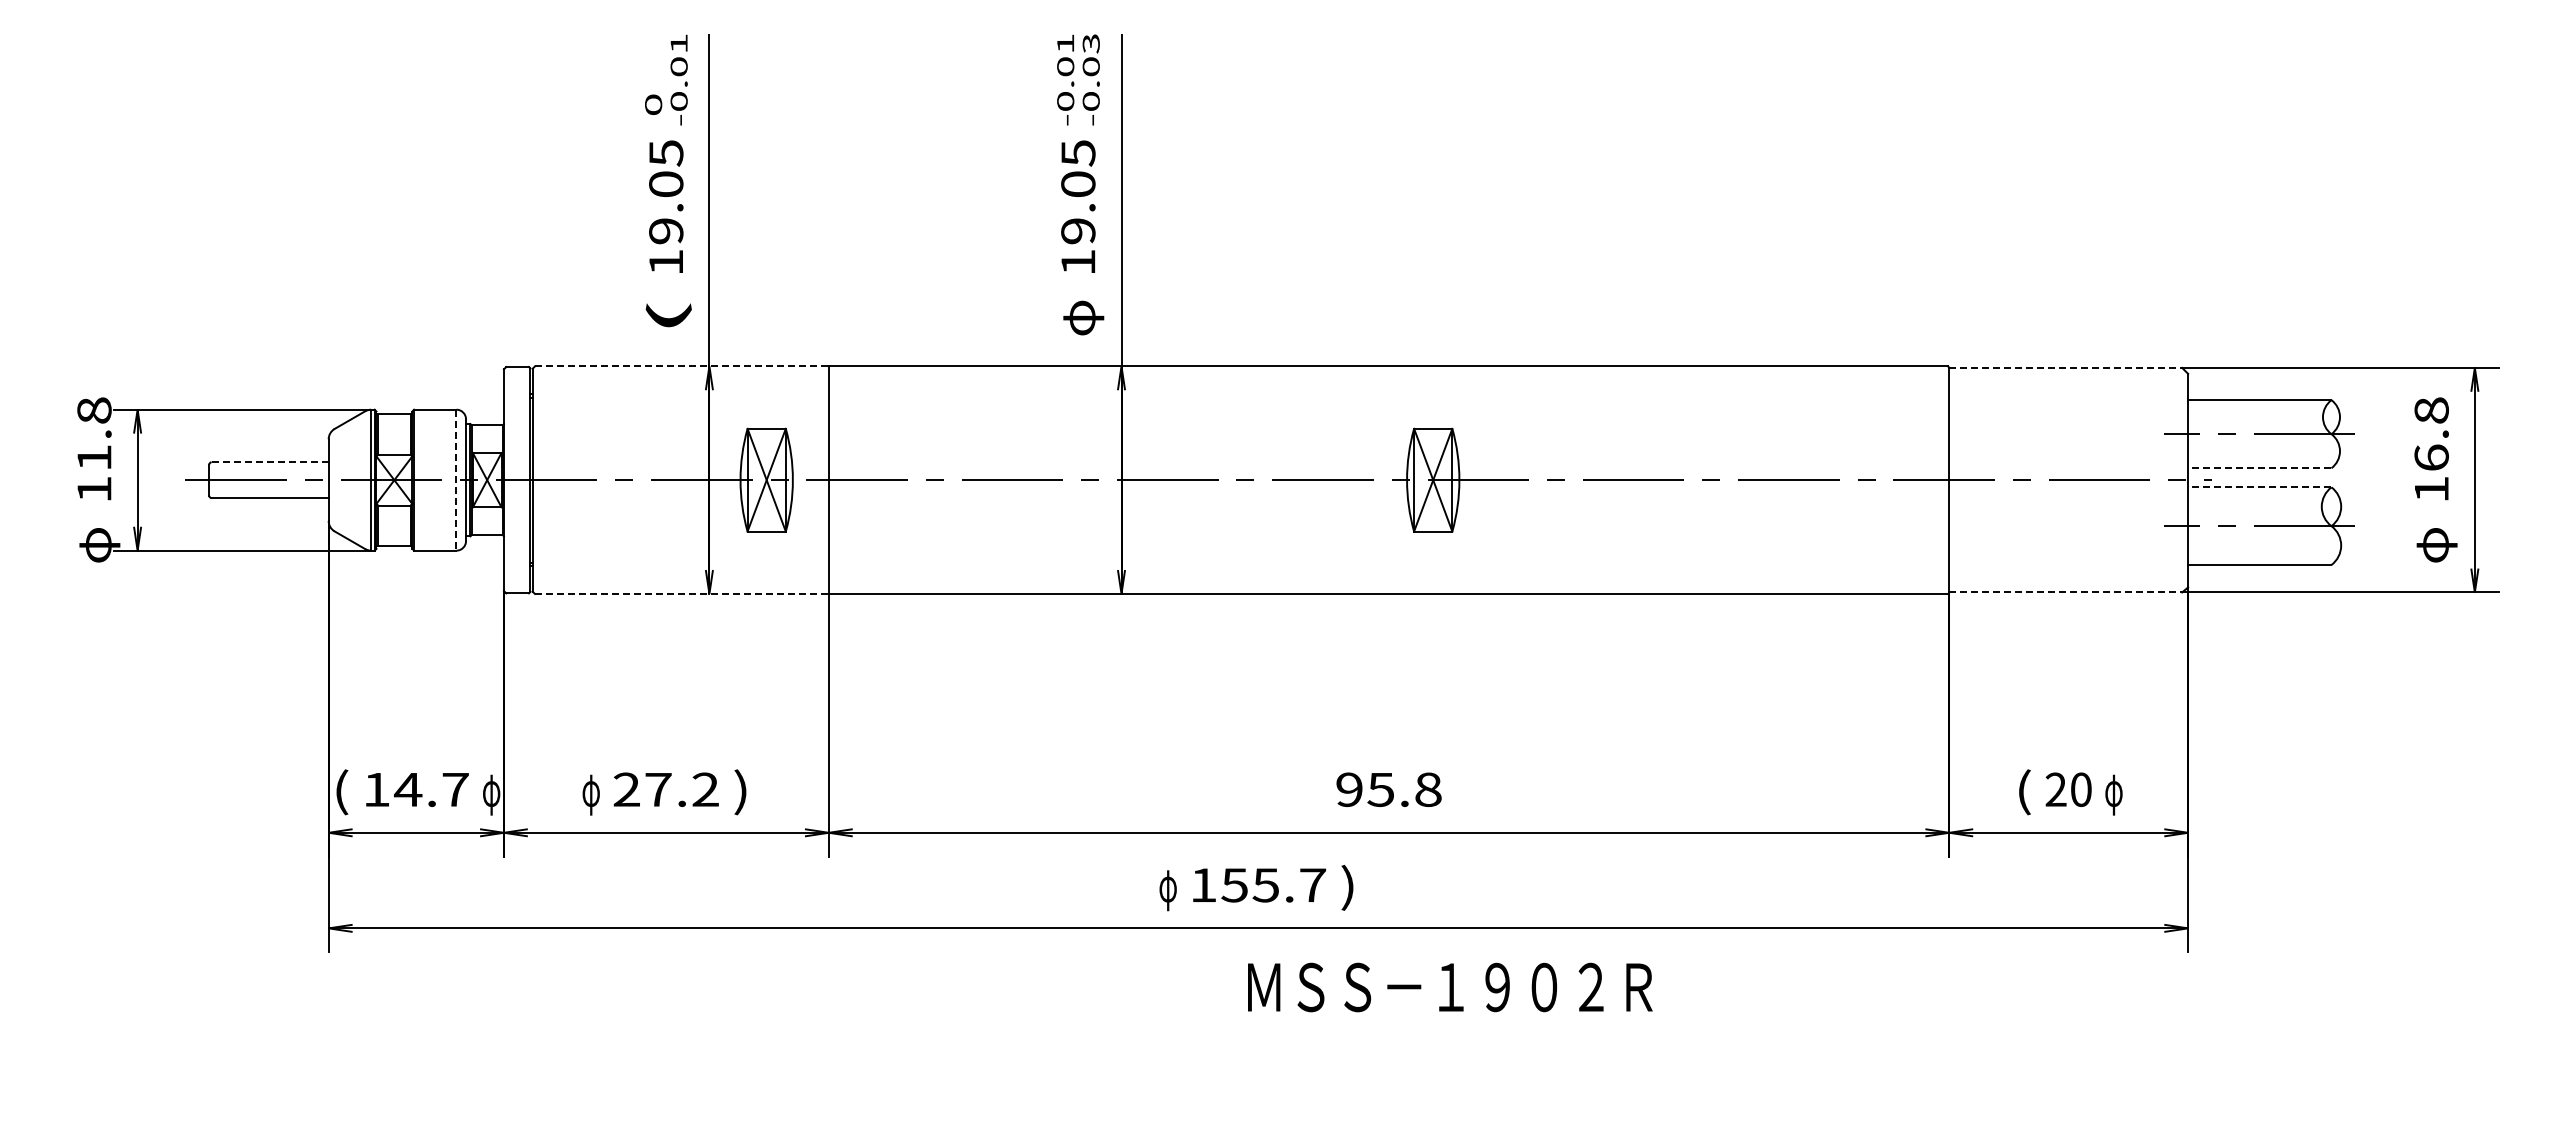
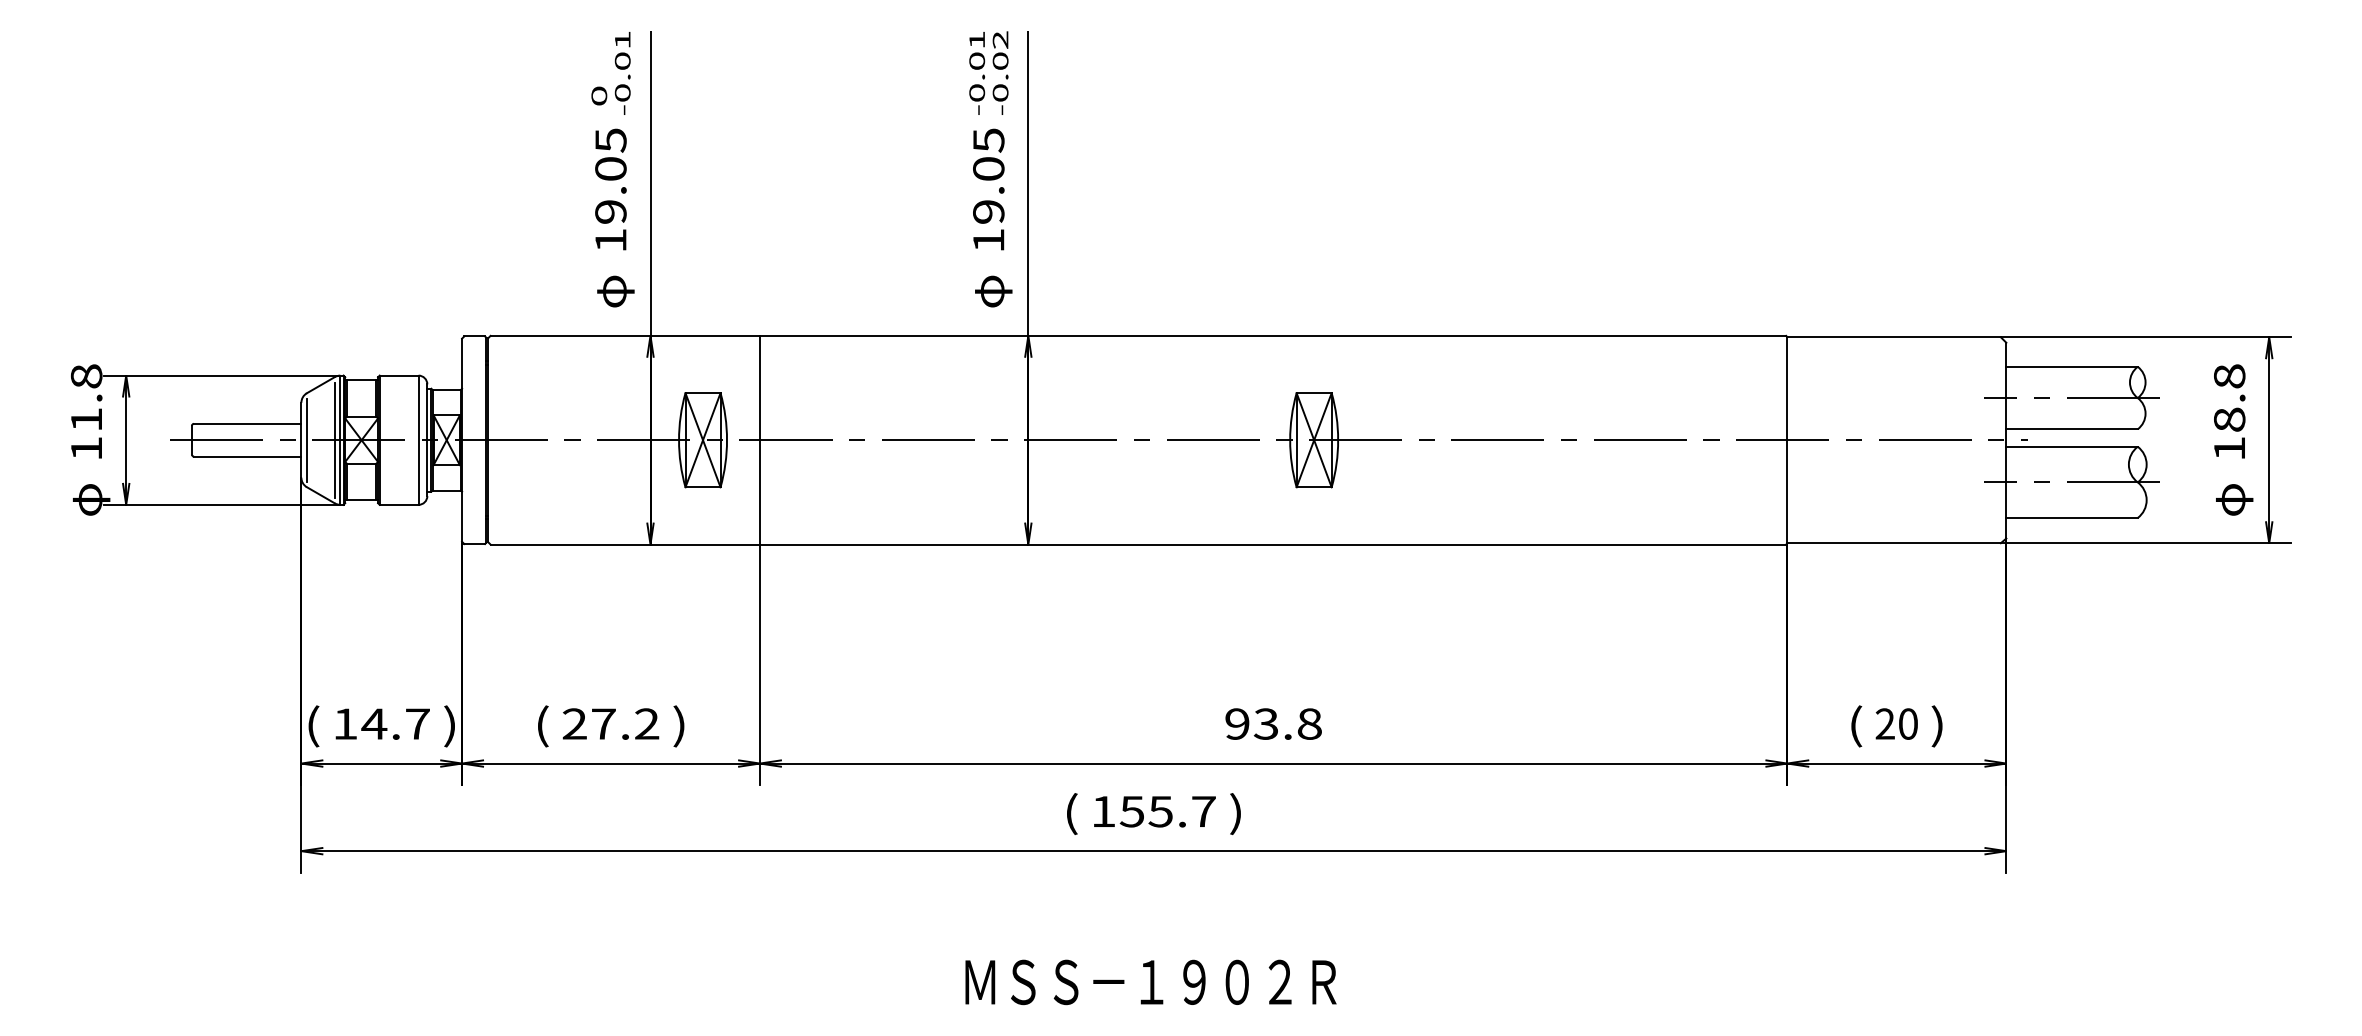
text: (1091, 43) -> (1000, 39), -0.03 -> -0.02
text: (668, 317) -> (612, 291), ( -> φ
line: (681, 366) -> (624, 335), dashed -> solid
line: (2066, 367) -> (1894, 336), dashed -> solid
text: (2431, 457) -> (2229, 419), 16.8 -> 18.8
line: (270, 462) -> (248, 424), dashed -> solid
line: (2259, 468) -> (2071, 429), dashed -> solid
line: (334, 479) -> (306, 439), added
line: (365, 480) -> (335, 440), added
line: (456, 480) -> (418, 440), dashed -> solid
line: (2259, 487) -> (2071, 446), dashed -> solid
line: (2066, 592) -> (1894, 543), dashed -> solid
line: (681, 593) -> (624, 544), dashed -> solid
text: (1380, 789) -> (1265, 723), 95.8 -> 93.8
text: (491, 792) -> (450, 726), φ -> )
text: (590, 792) -> (541, 726), φ -> (
text: (2113, 792) -> (1937, 726), φ -> )
text: (1167, 887) -> (1070, 813), φ -> (
text: (1450, 987) -> (1151, 982), moved

